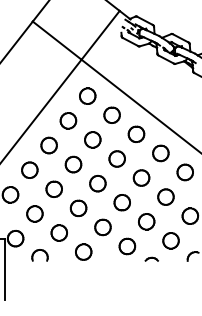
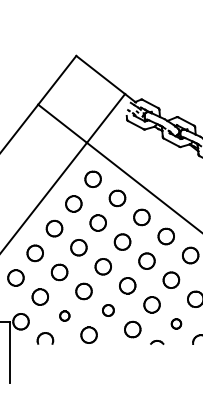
part: (103, 227) -> (108, 310), size x0.7
part: (59, 232) -> (64, 315), size x0.6
part: (171, 240) -> (176, 323), size x0.6

